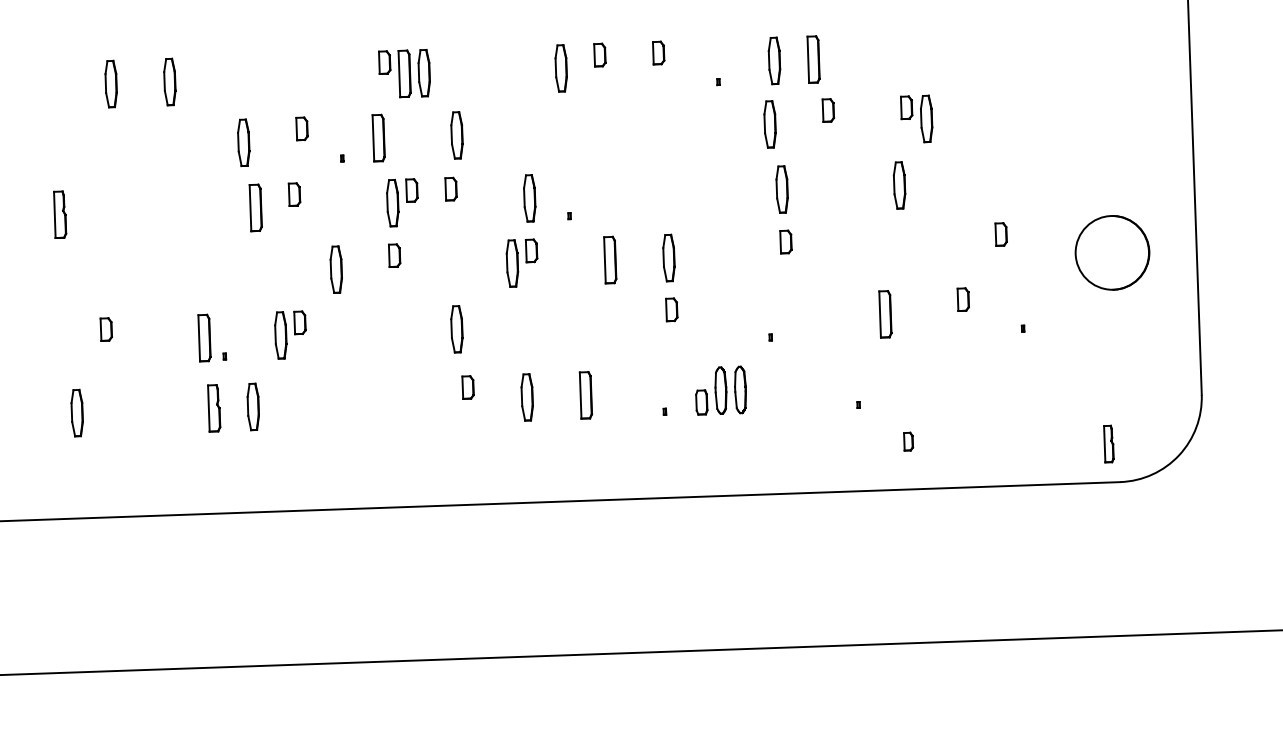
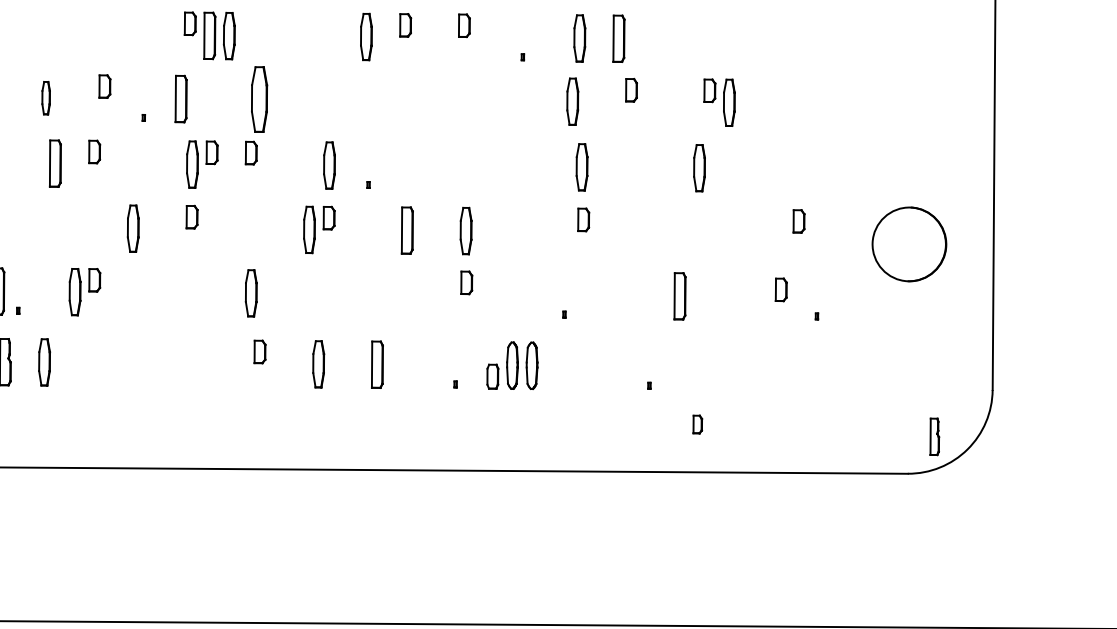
part: (456, 135) -> (258, 99), size x1.4
part: (243, 142) -> (45, 97), size x0.7
part: (962, 299) -> (780, 289), moved
part: (1108, 443) -> (934, 436), moved

